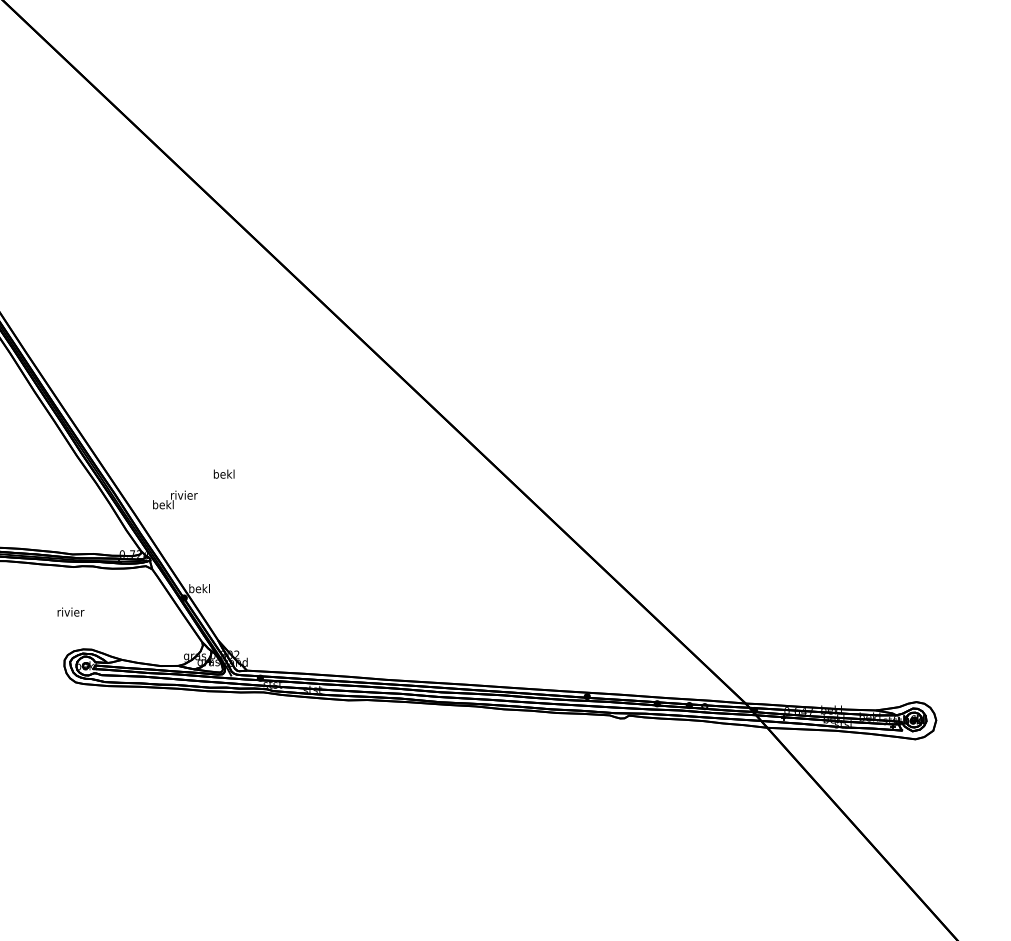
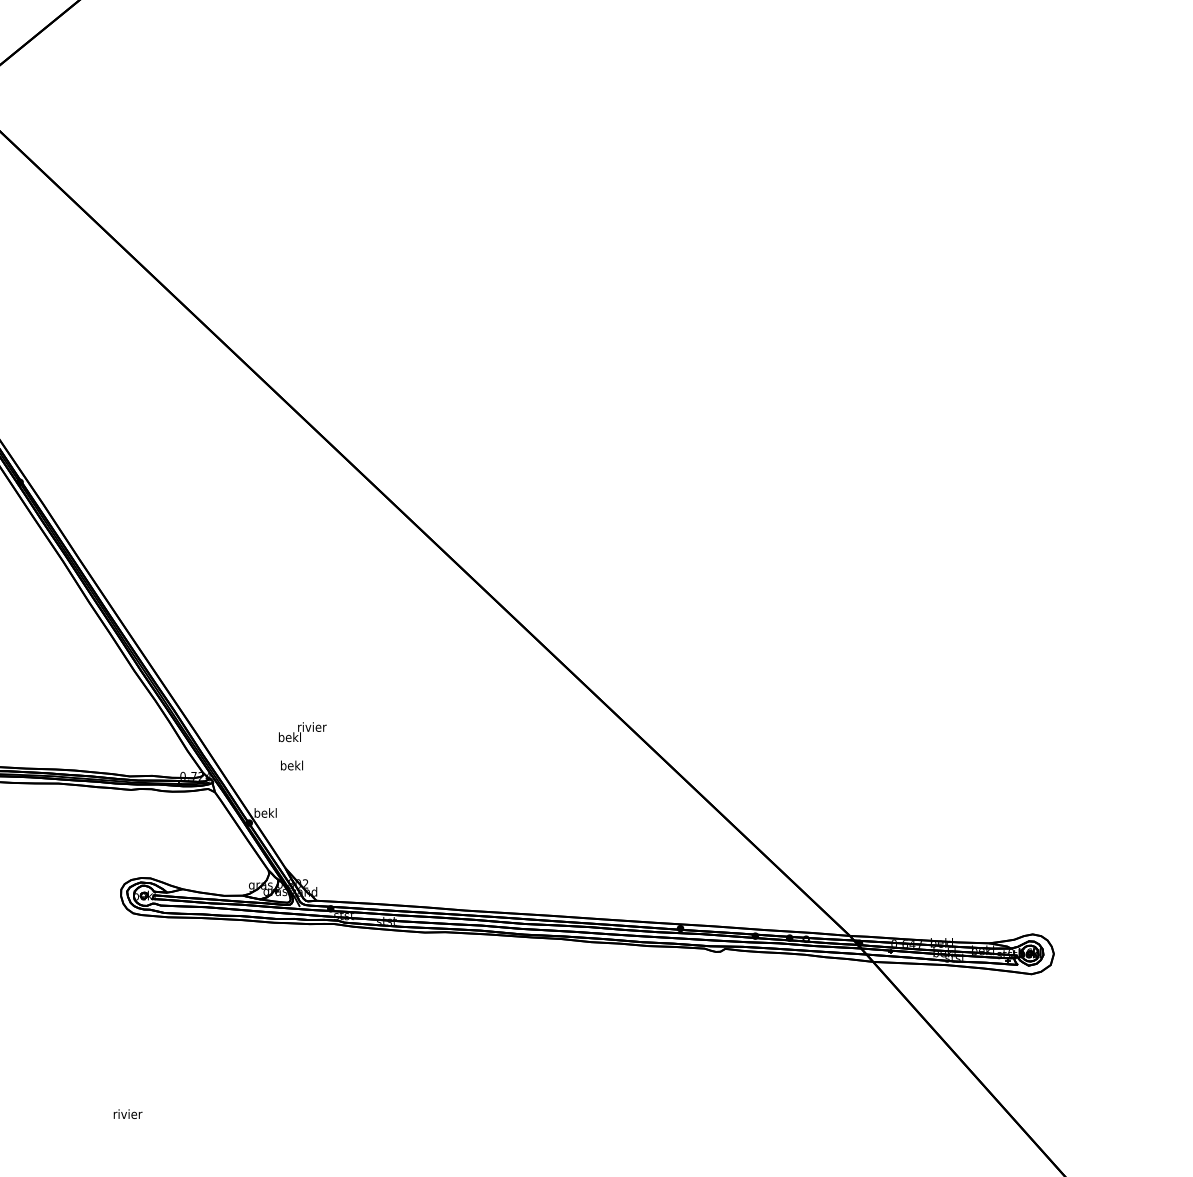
text: (223, 474) -> (291, 765), moved
text: (175, 500) -> (302, 732), moved
text: (70, 611) -> (127, 1113), moved

